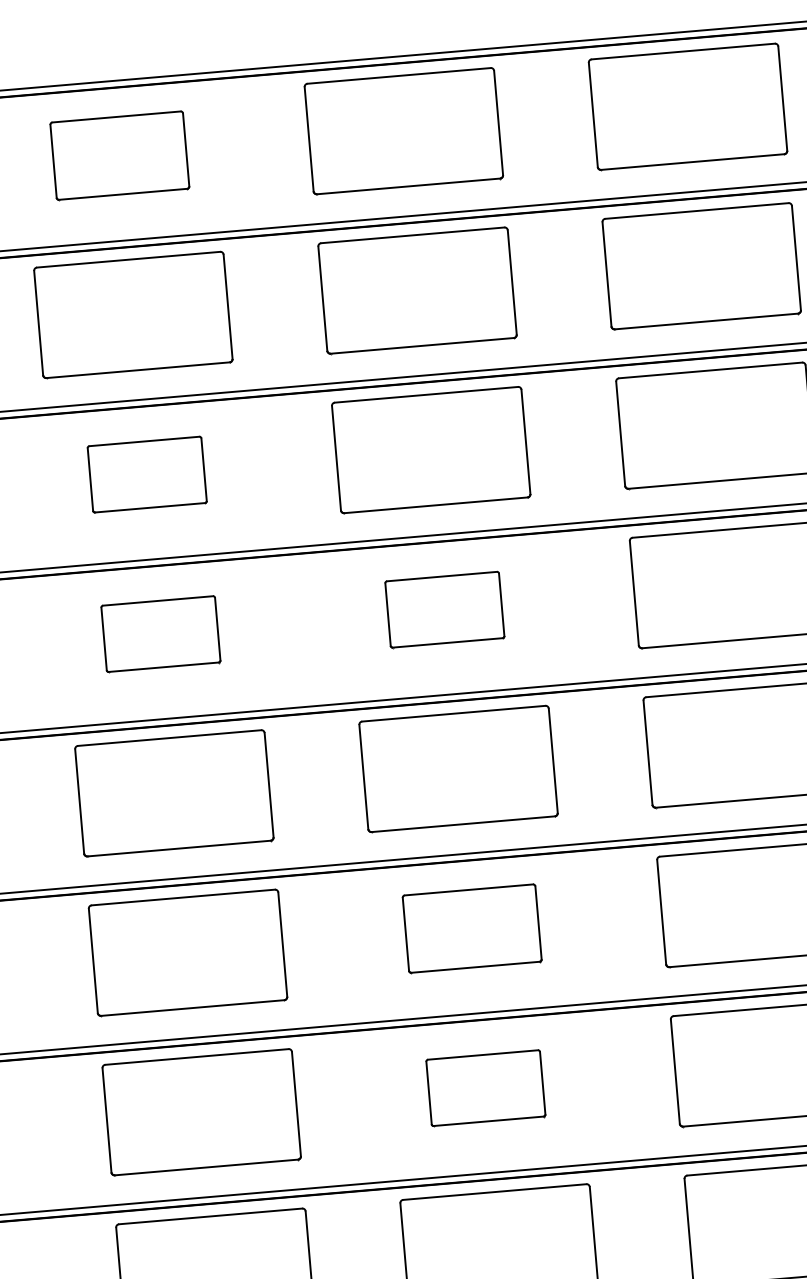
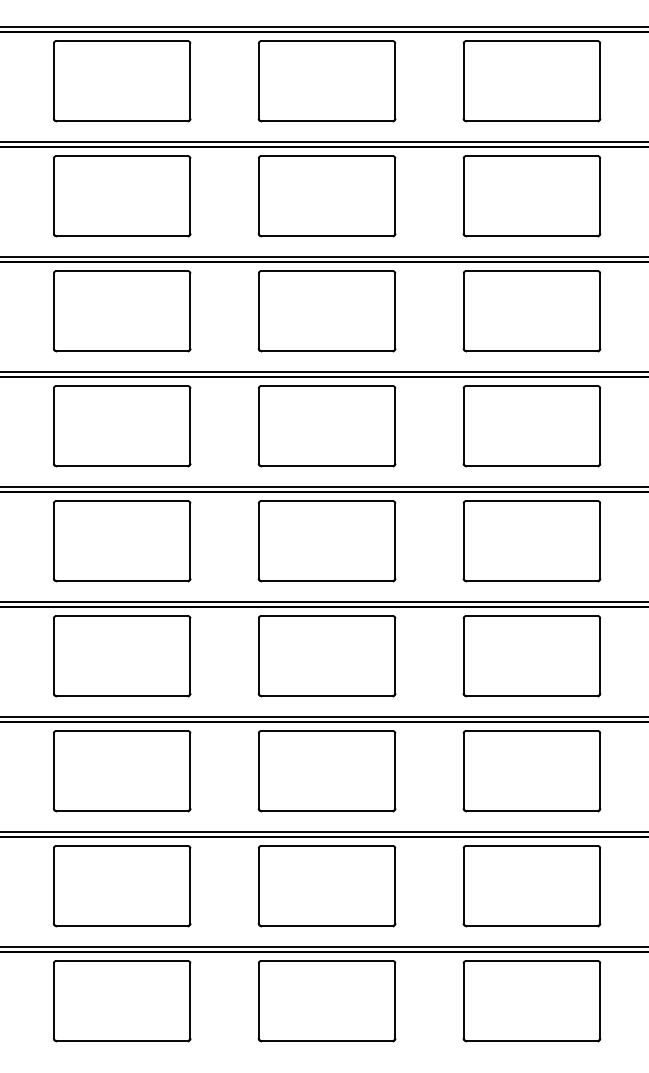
part: (120, 155) -> (122, 81), size x1.43
part: (147, 474) -> (122, 311), size x1.67
part: (444, 610) -> (326, 426), size x1.67
part: (161, 634) -> (122, 426), size x1.67
part: (471, 929) -> (326, 656), size x1.43
part: (485, 1088) -> (326, 771), size x1.67

